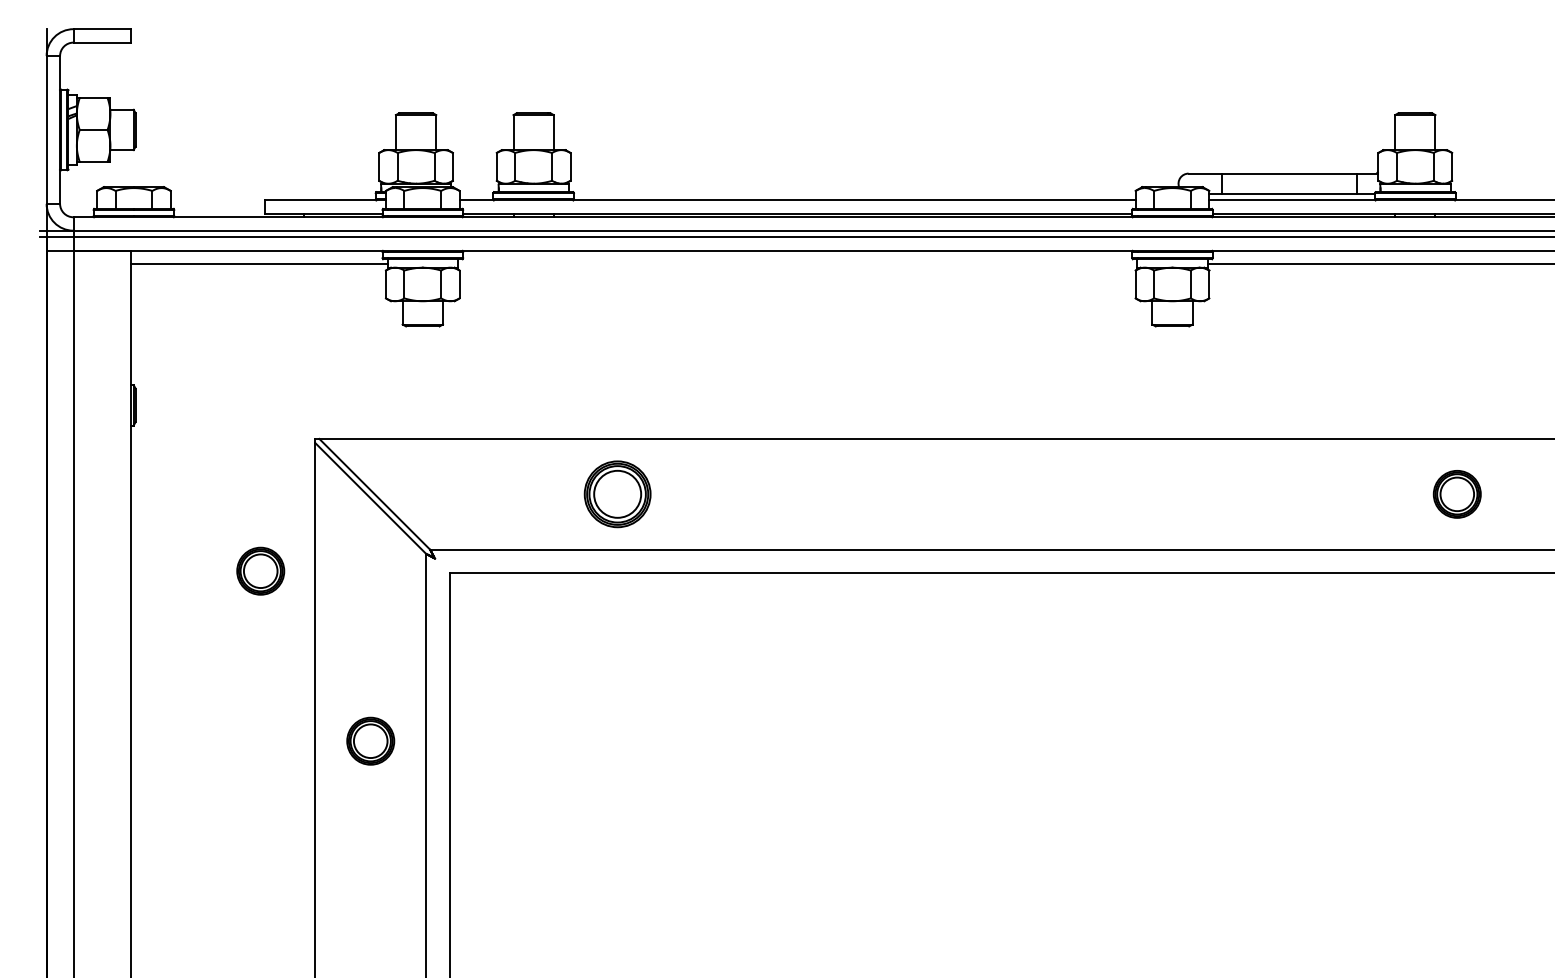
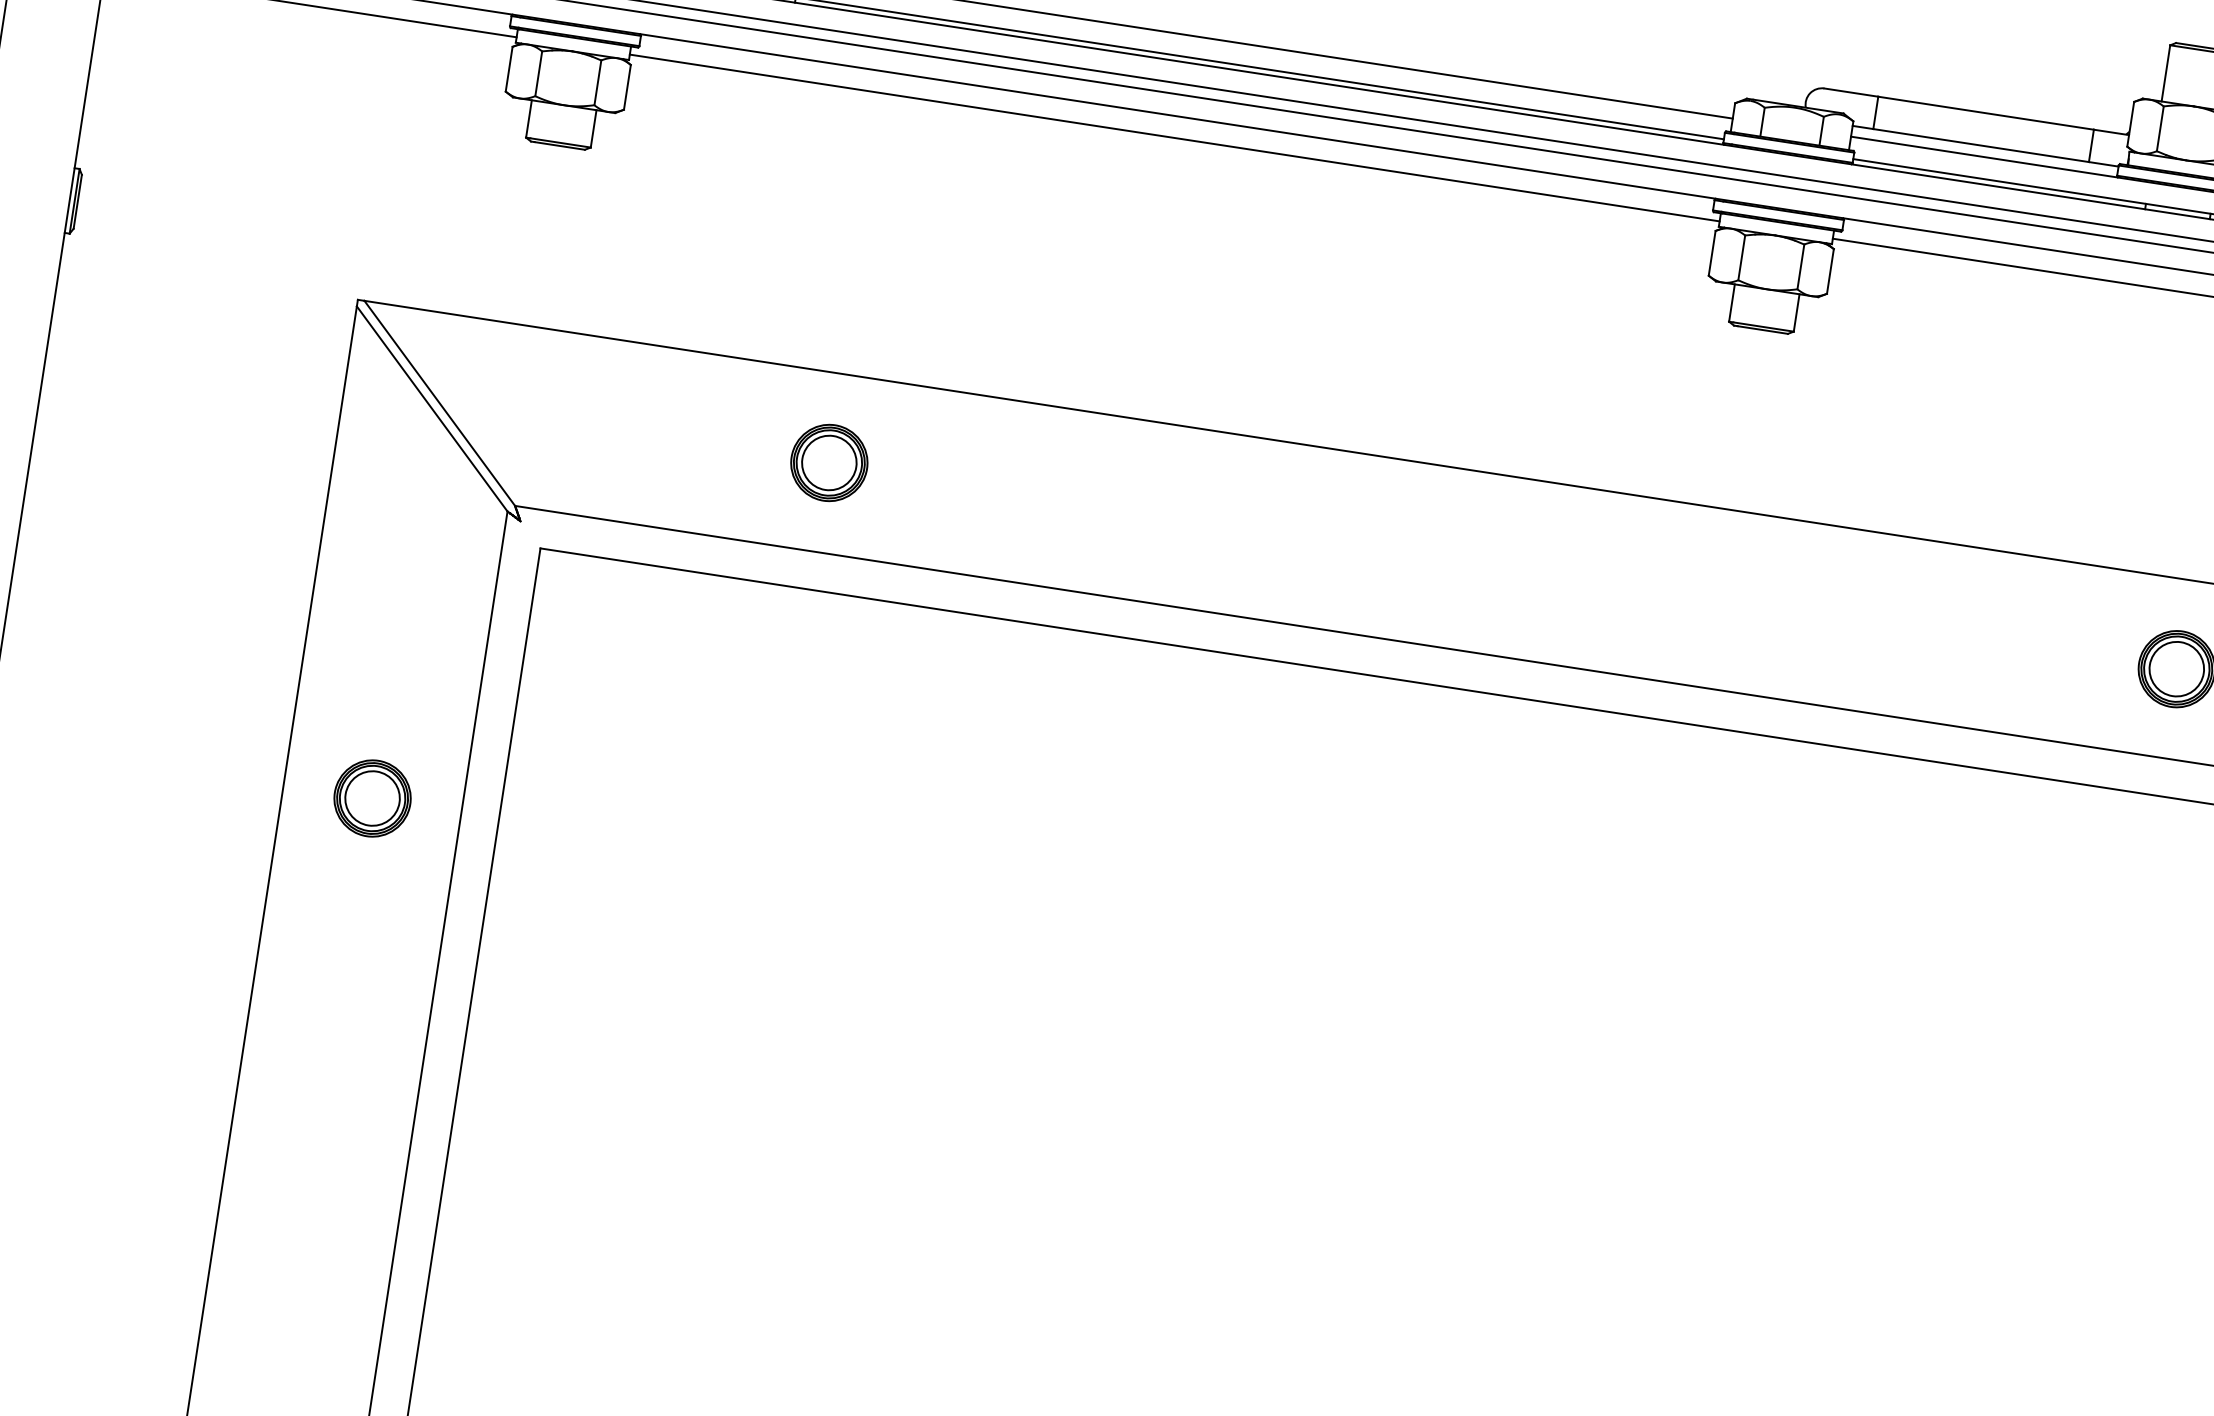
line: (797, 264) -> (1174, 138), added
part: (617, 494) -> (829, 463), size x0.71
part: (260, 570) -> (237, 497), removed

